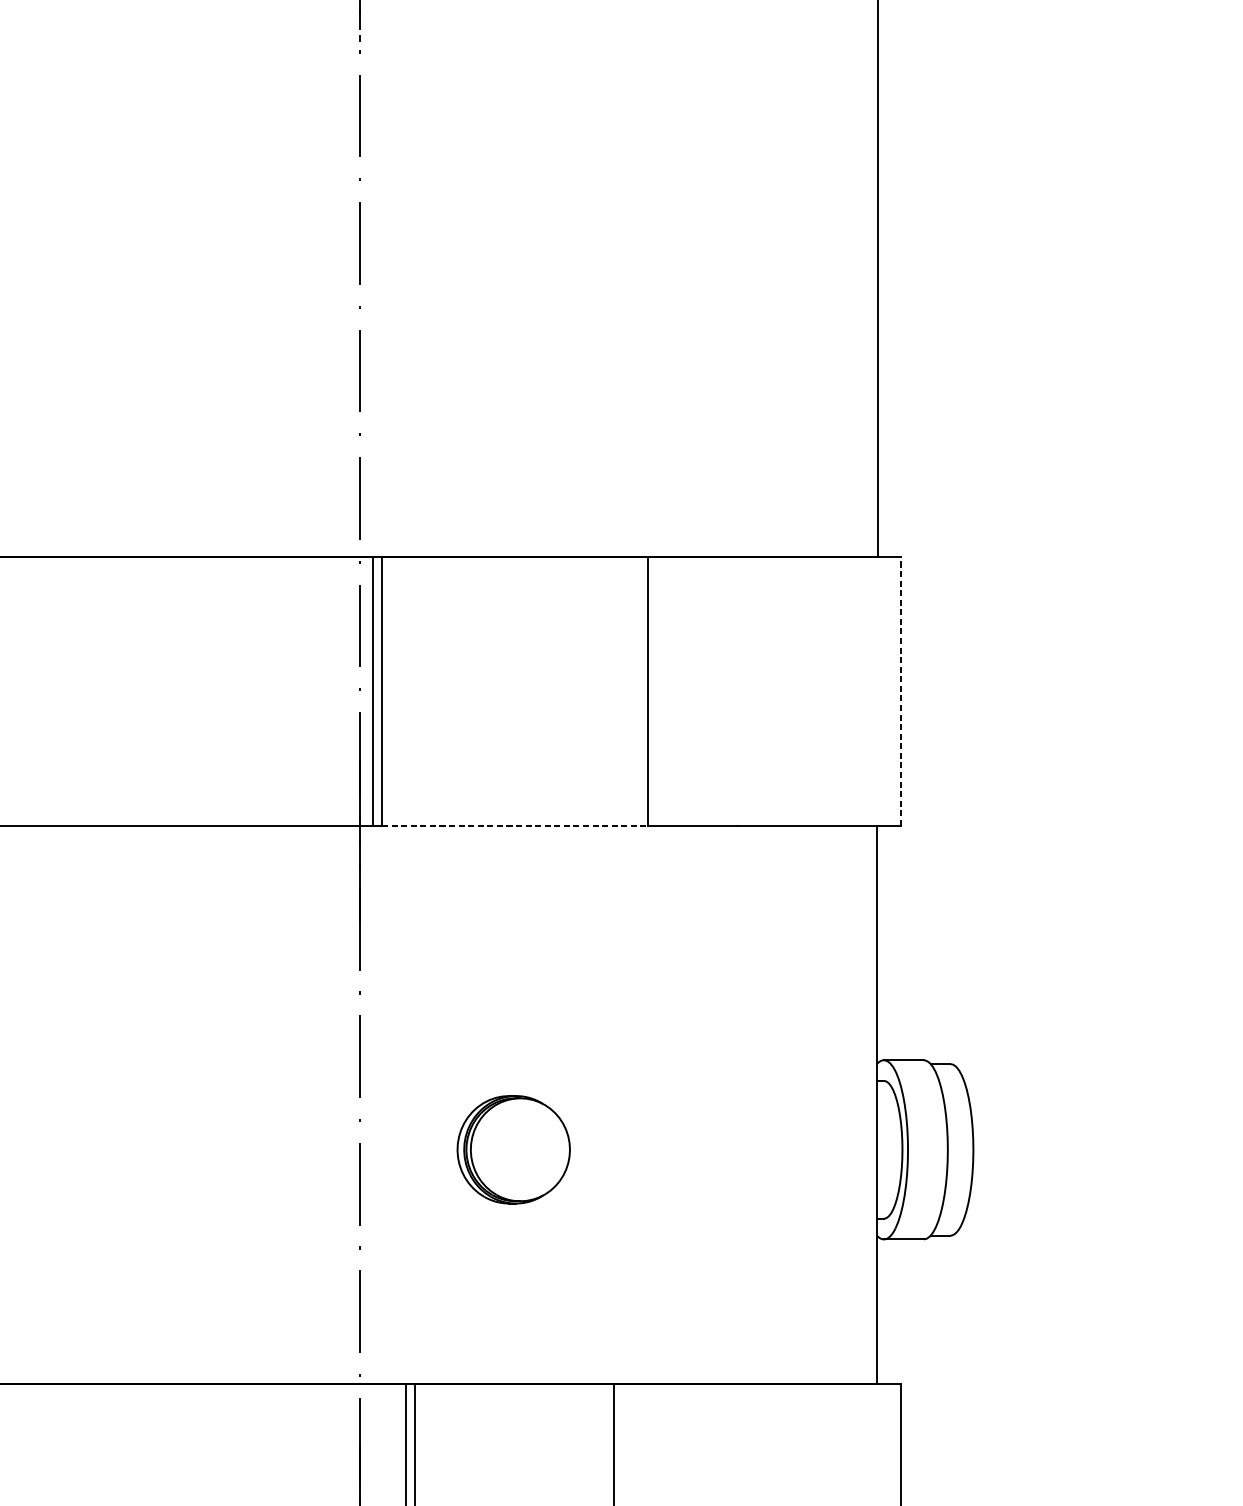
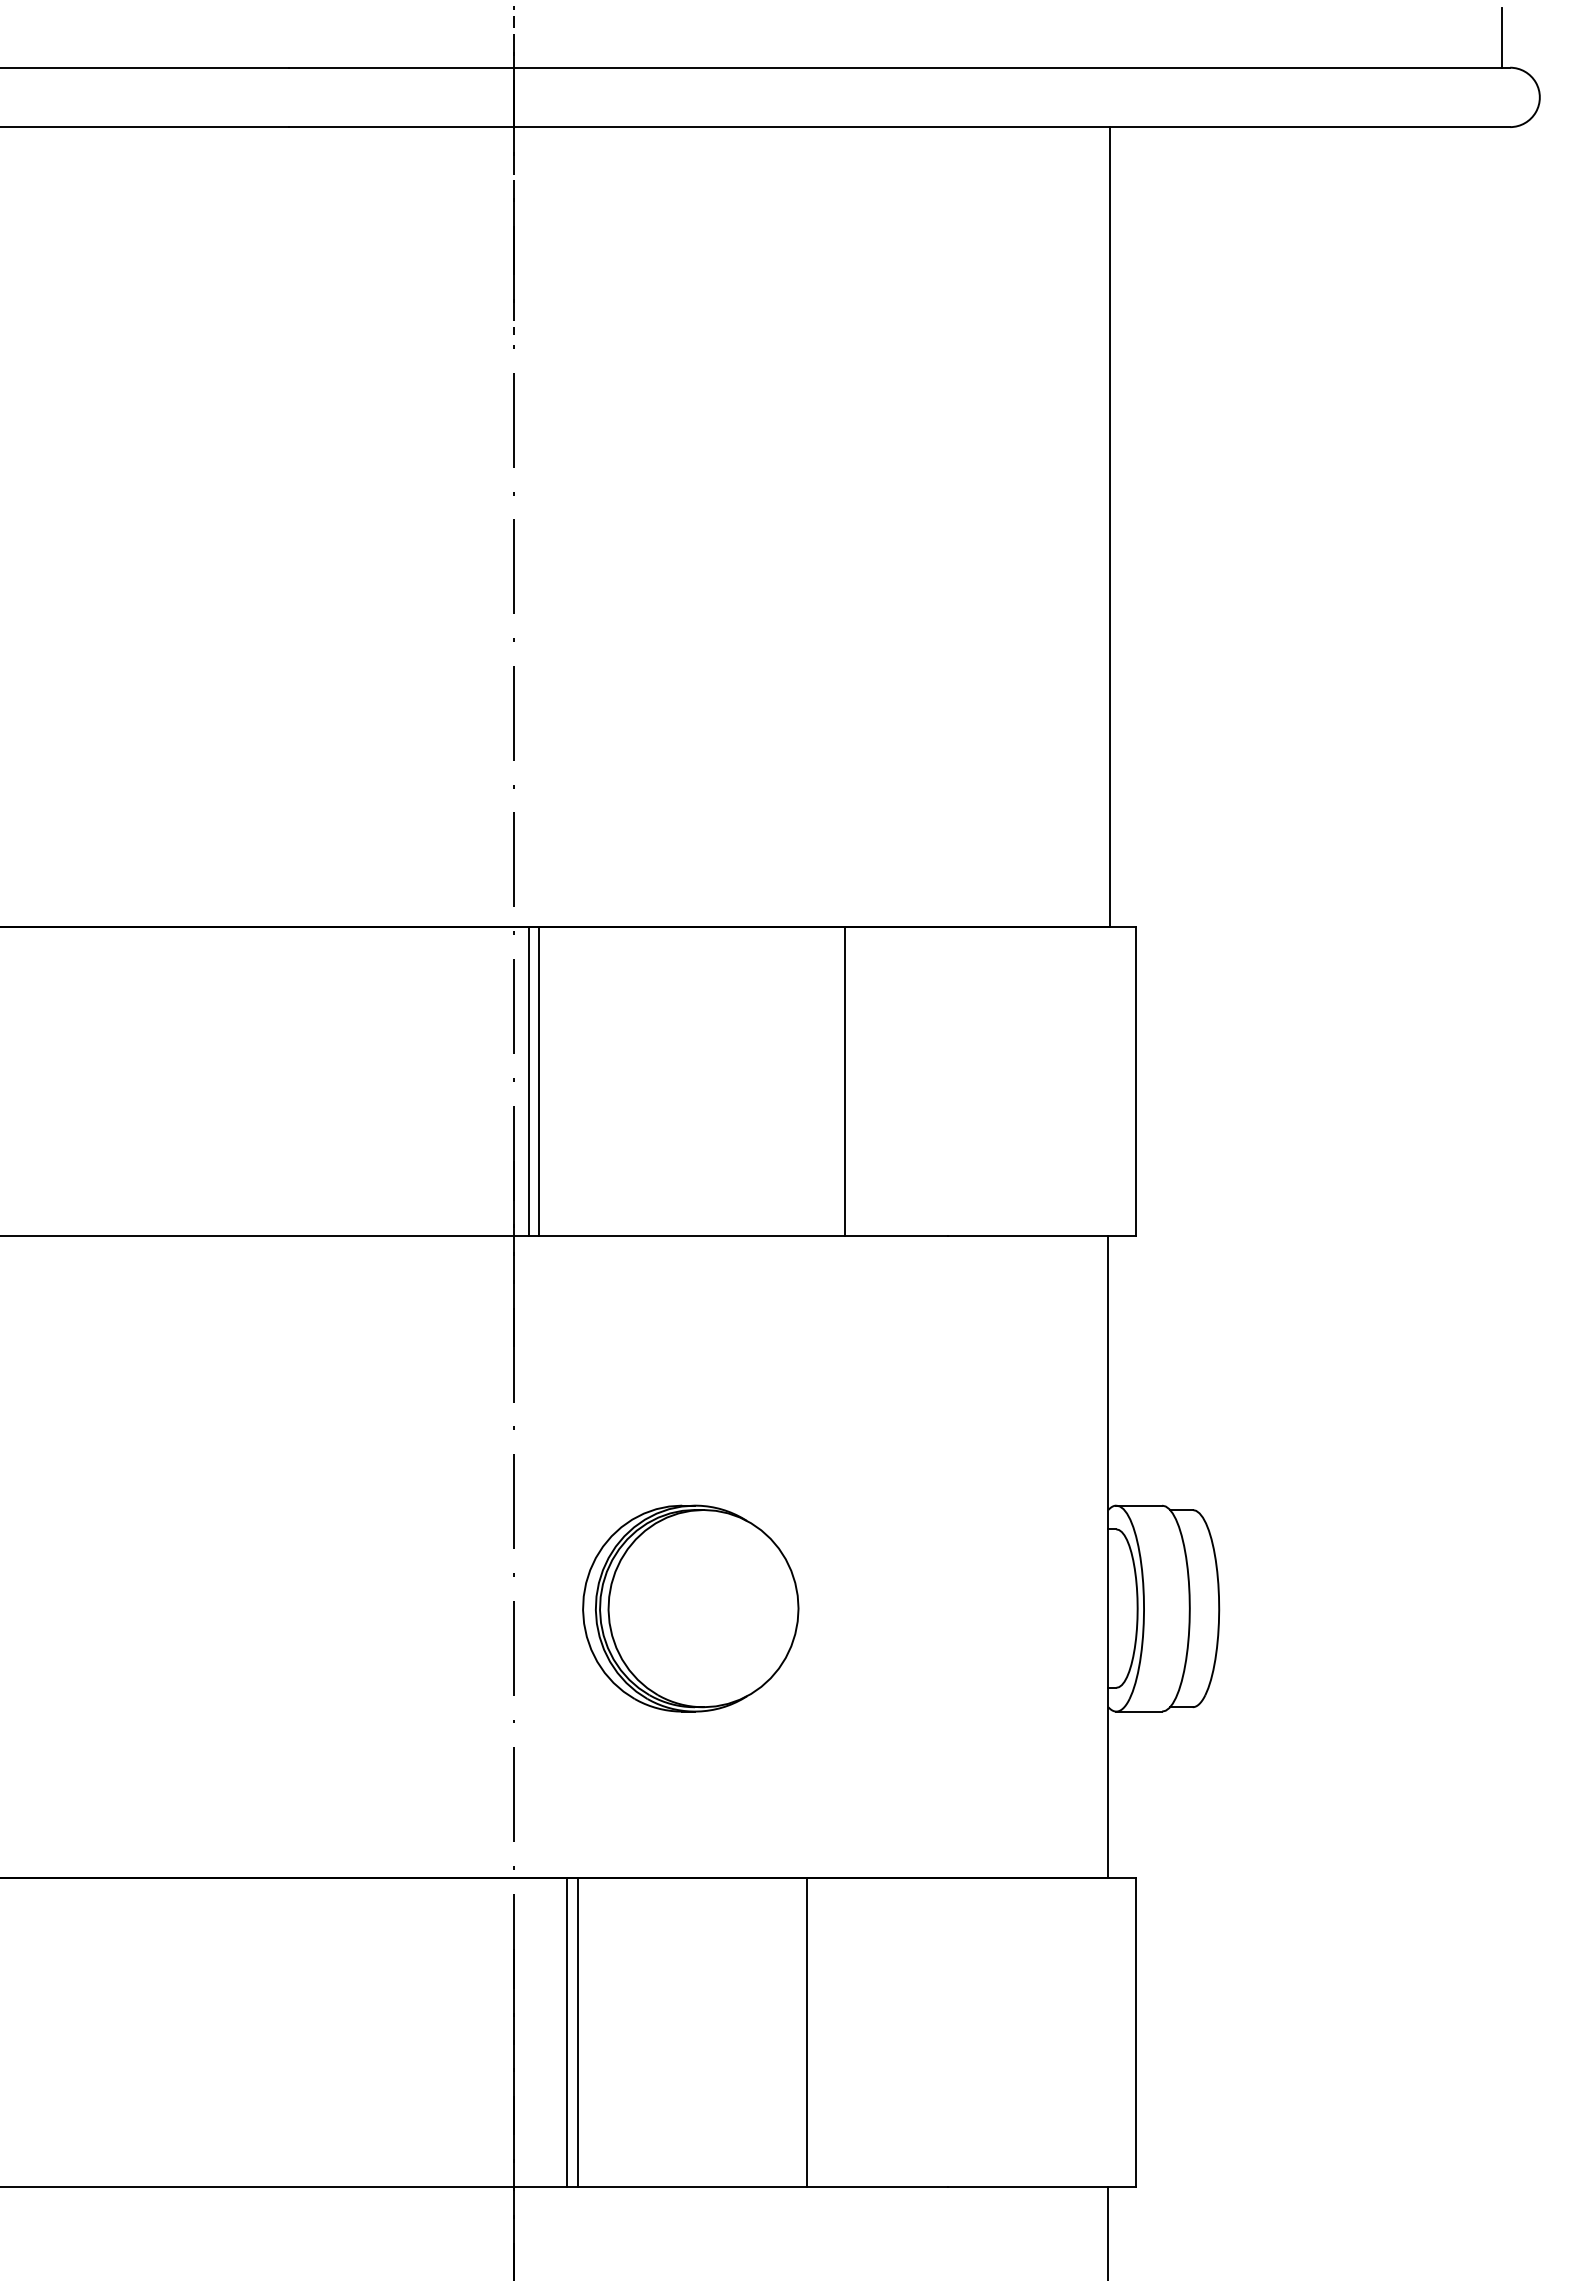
line: (901, 691) -> (1136, 1081), dashed -> solid
line: (515, 826) -> (692, 1236), dashed -> solid
part: (513, 1149) -> (690, 1608), size x1.67

